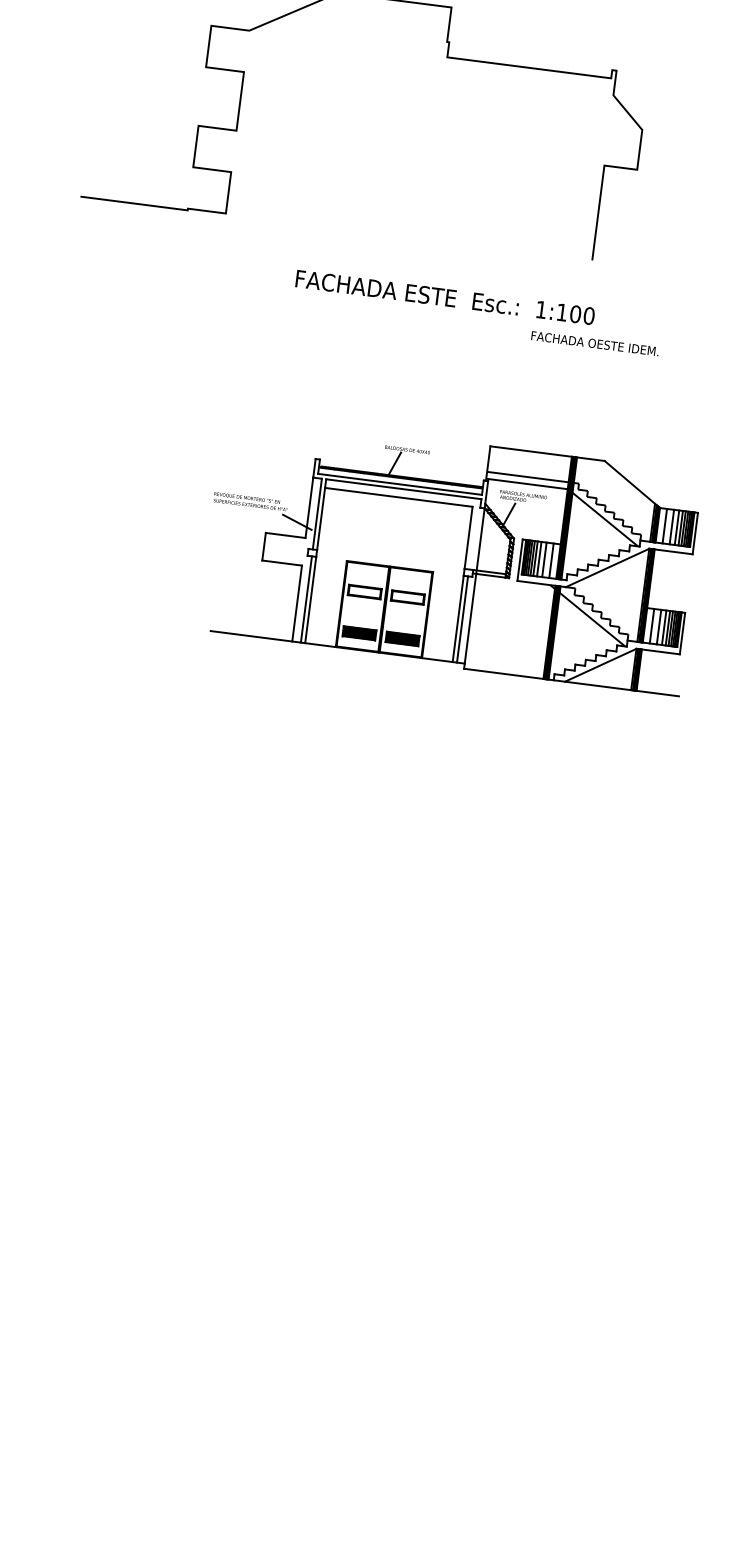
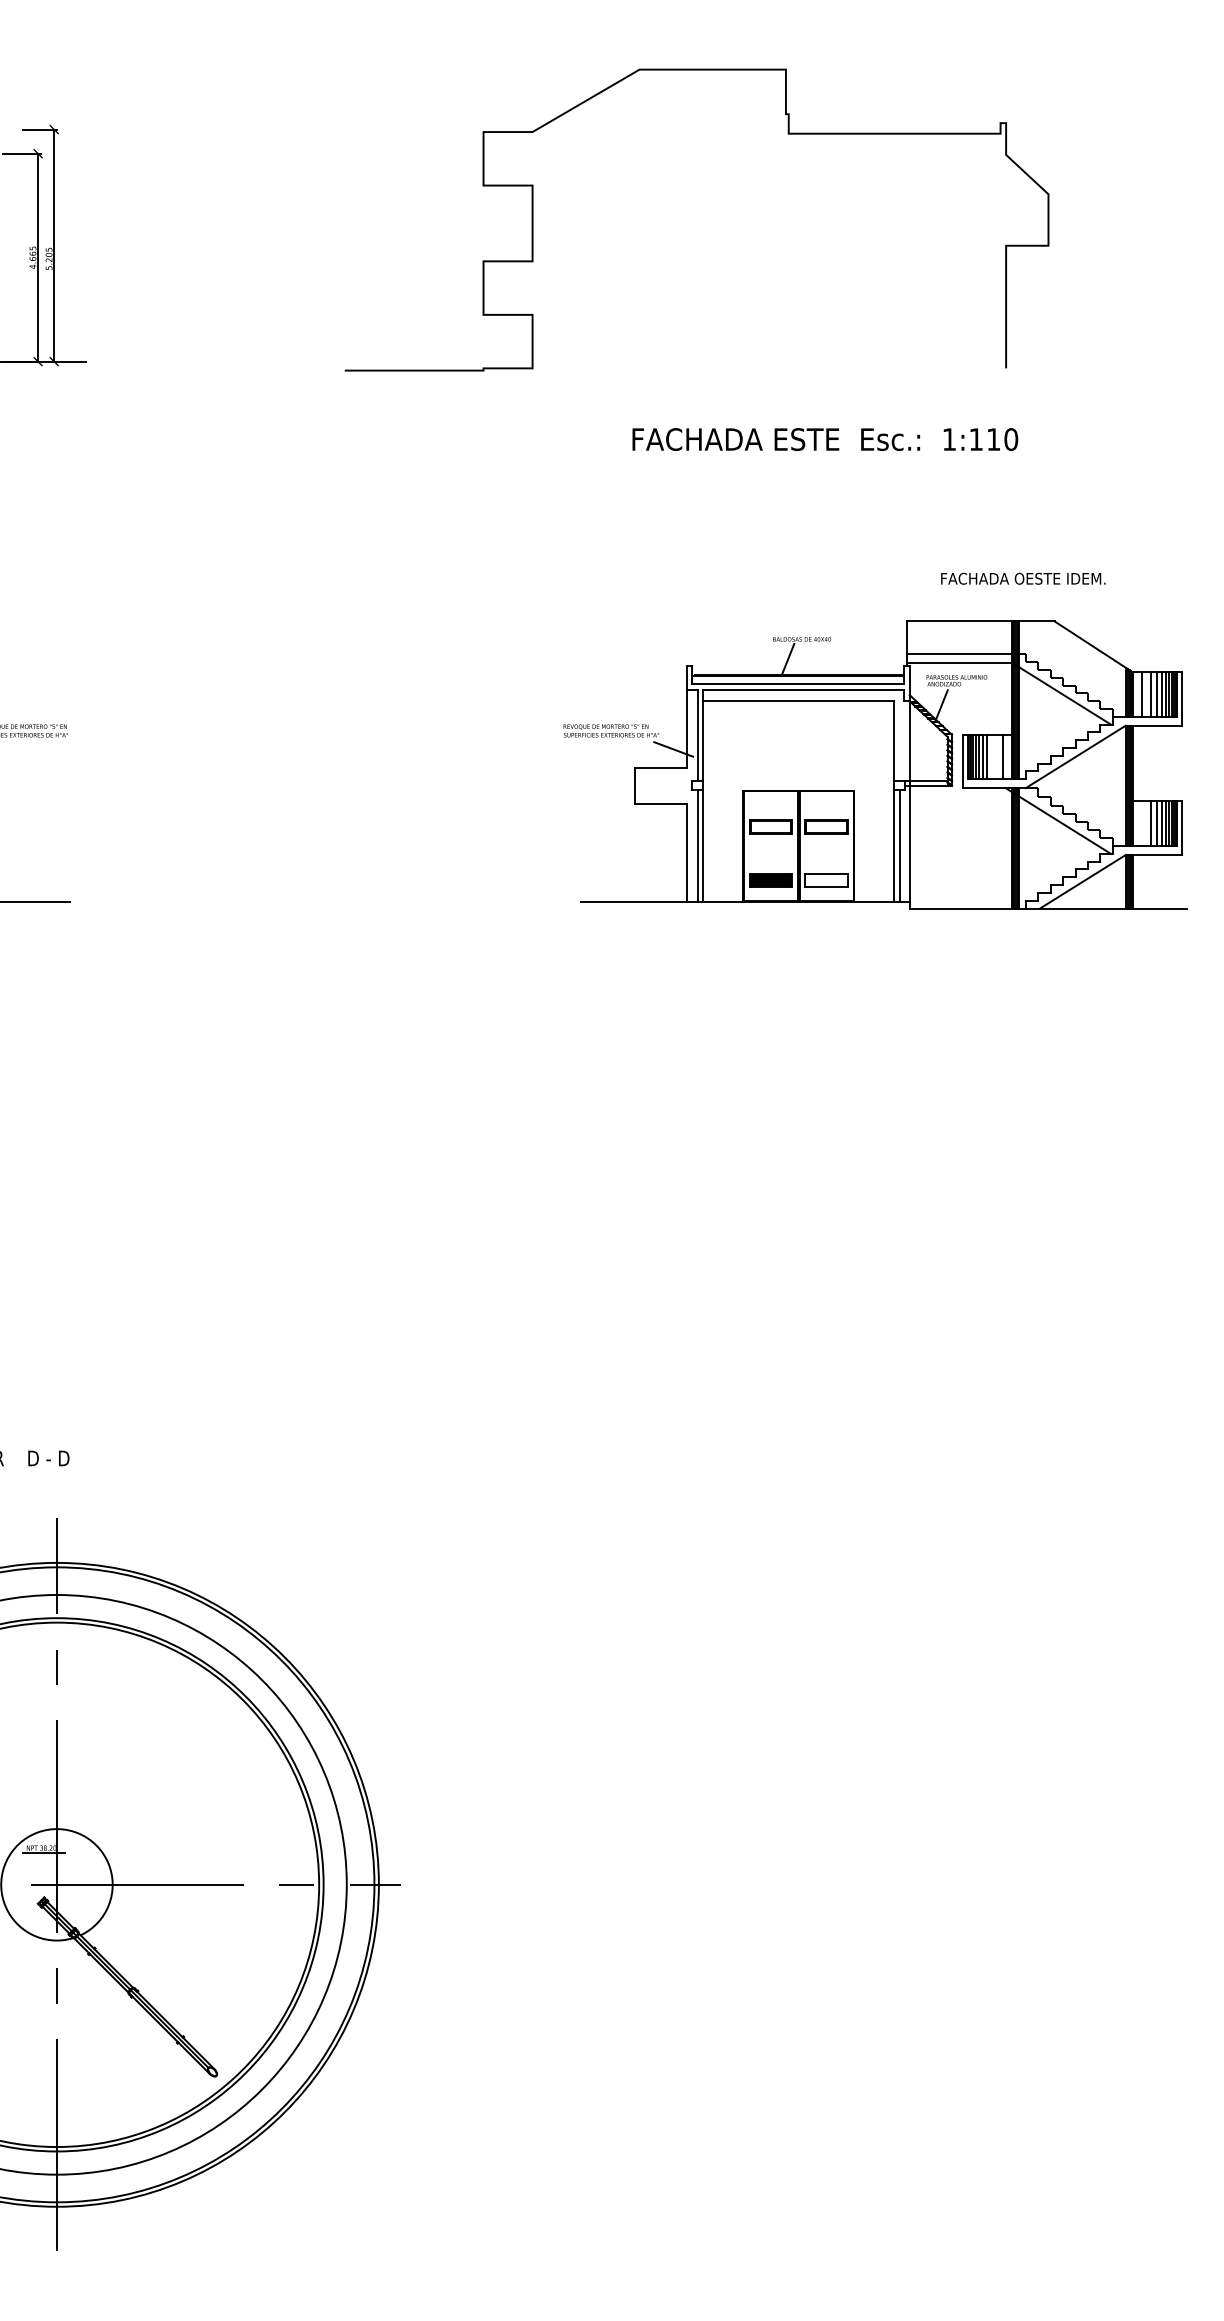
text: (575, 314) -> (993, 439), 1:100 -> 1:110
text: (595, 343) -> (1023, 578), moved
line: (544, 559) -> (994, 756), removed
line: (651, 625) -> (1141, 823), removed
hatch: (402, 638) -> (826, 880), removed

